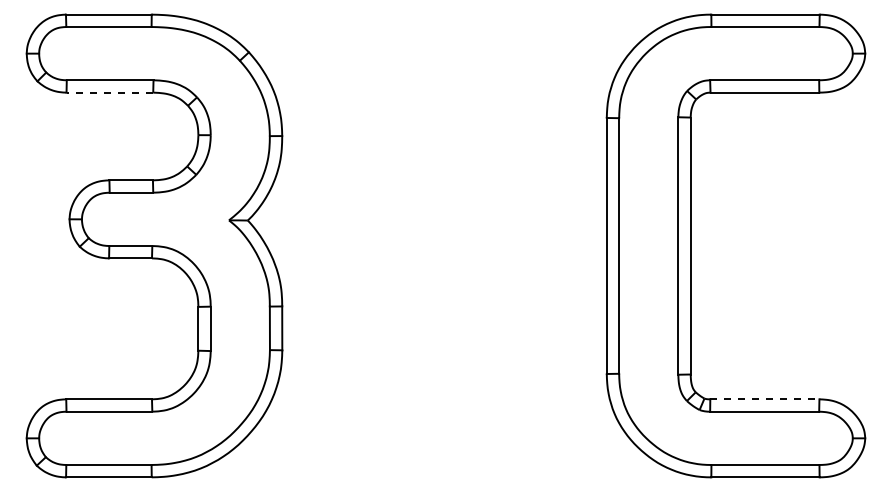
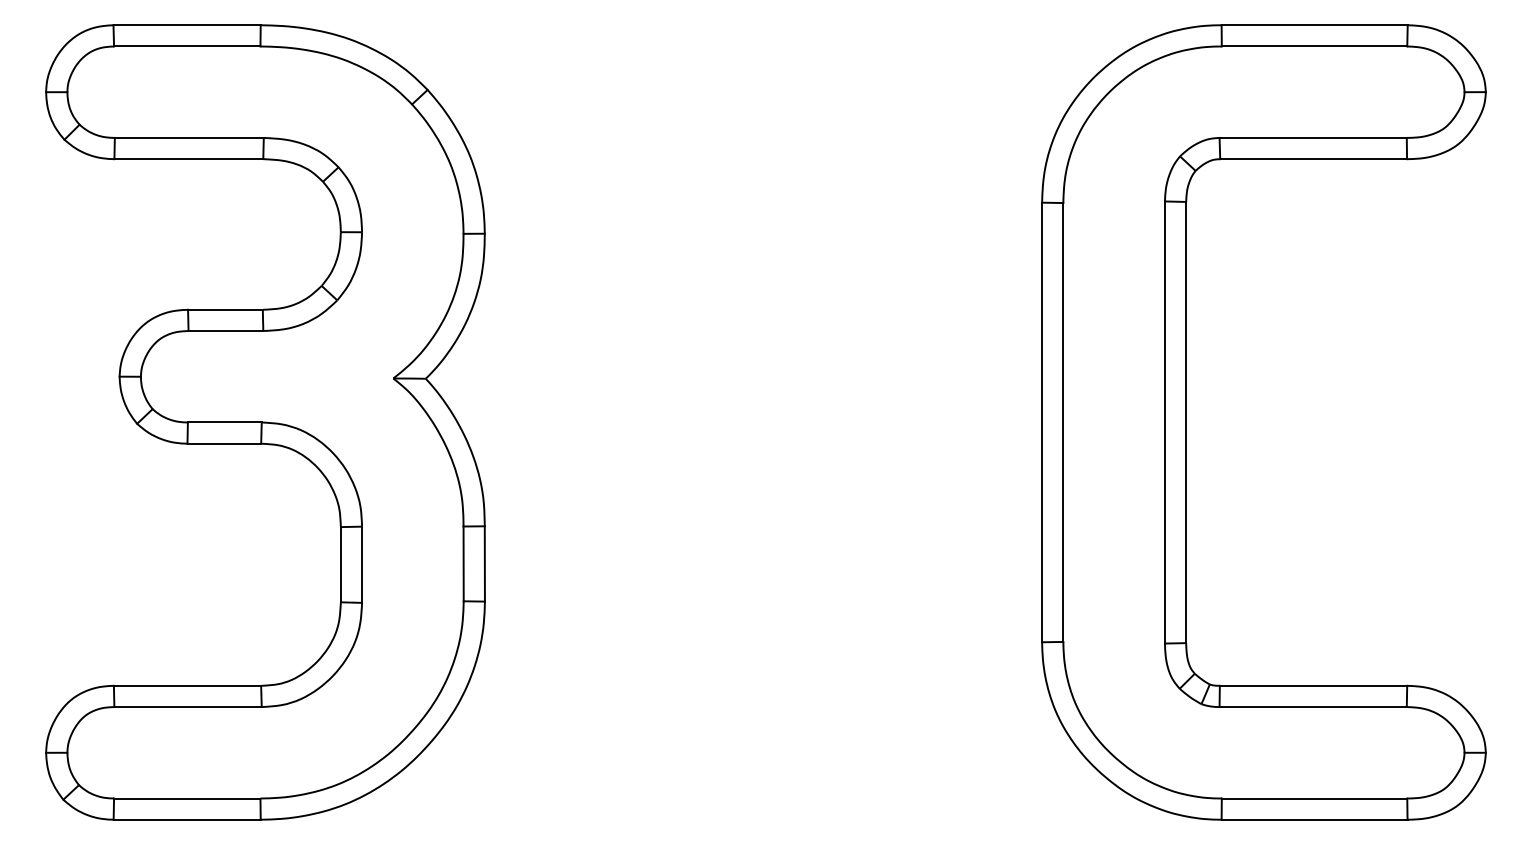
line: (109, 92) -> (188, 158), dashed -> solid
line: (764, 399) -> (1312, 686), dashed -> solid

